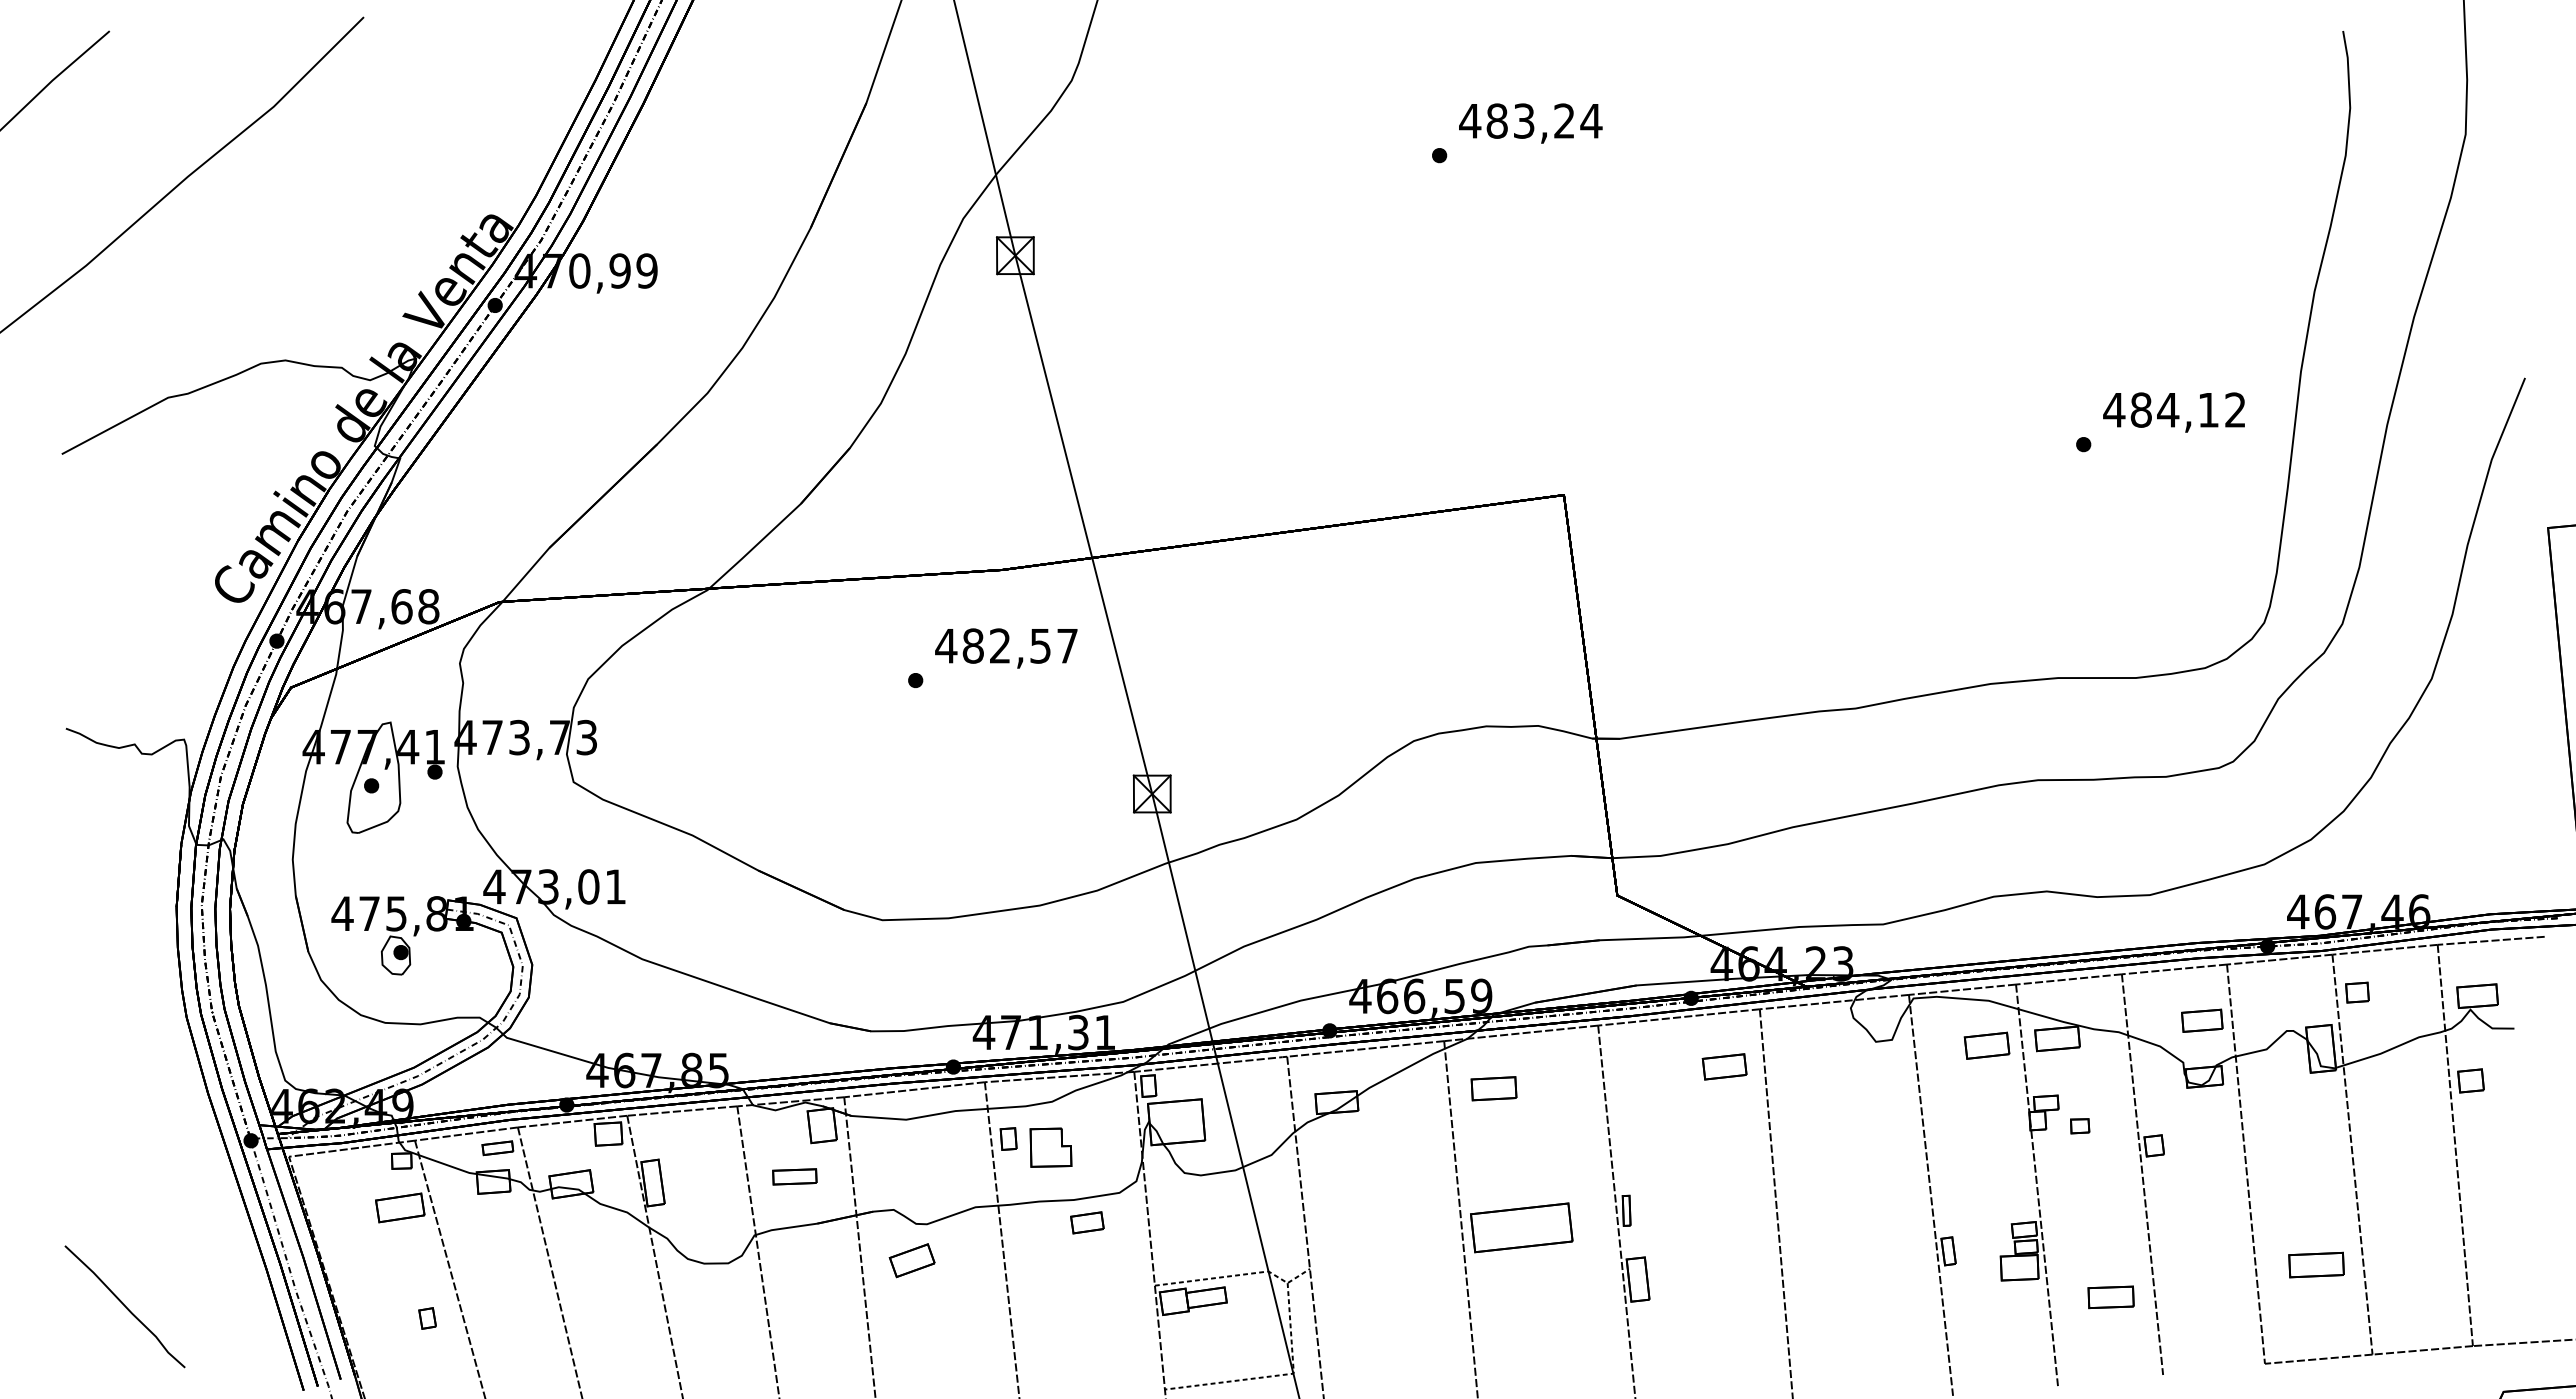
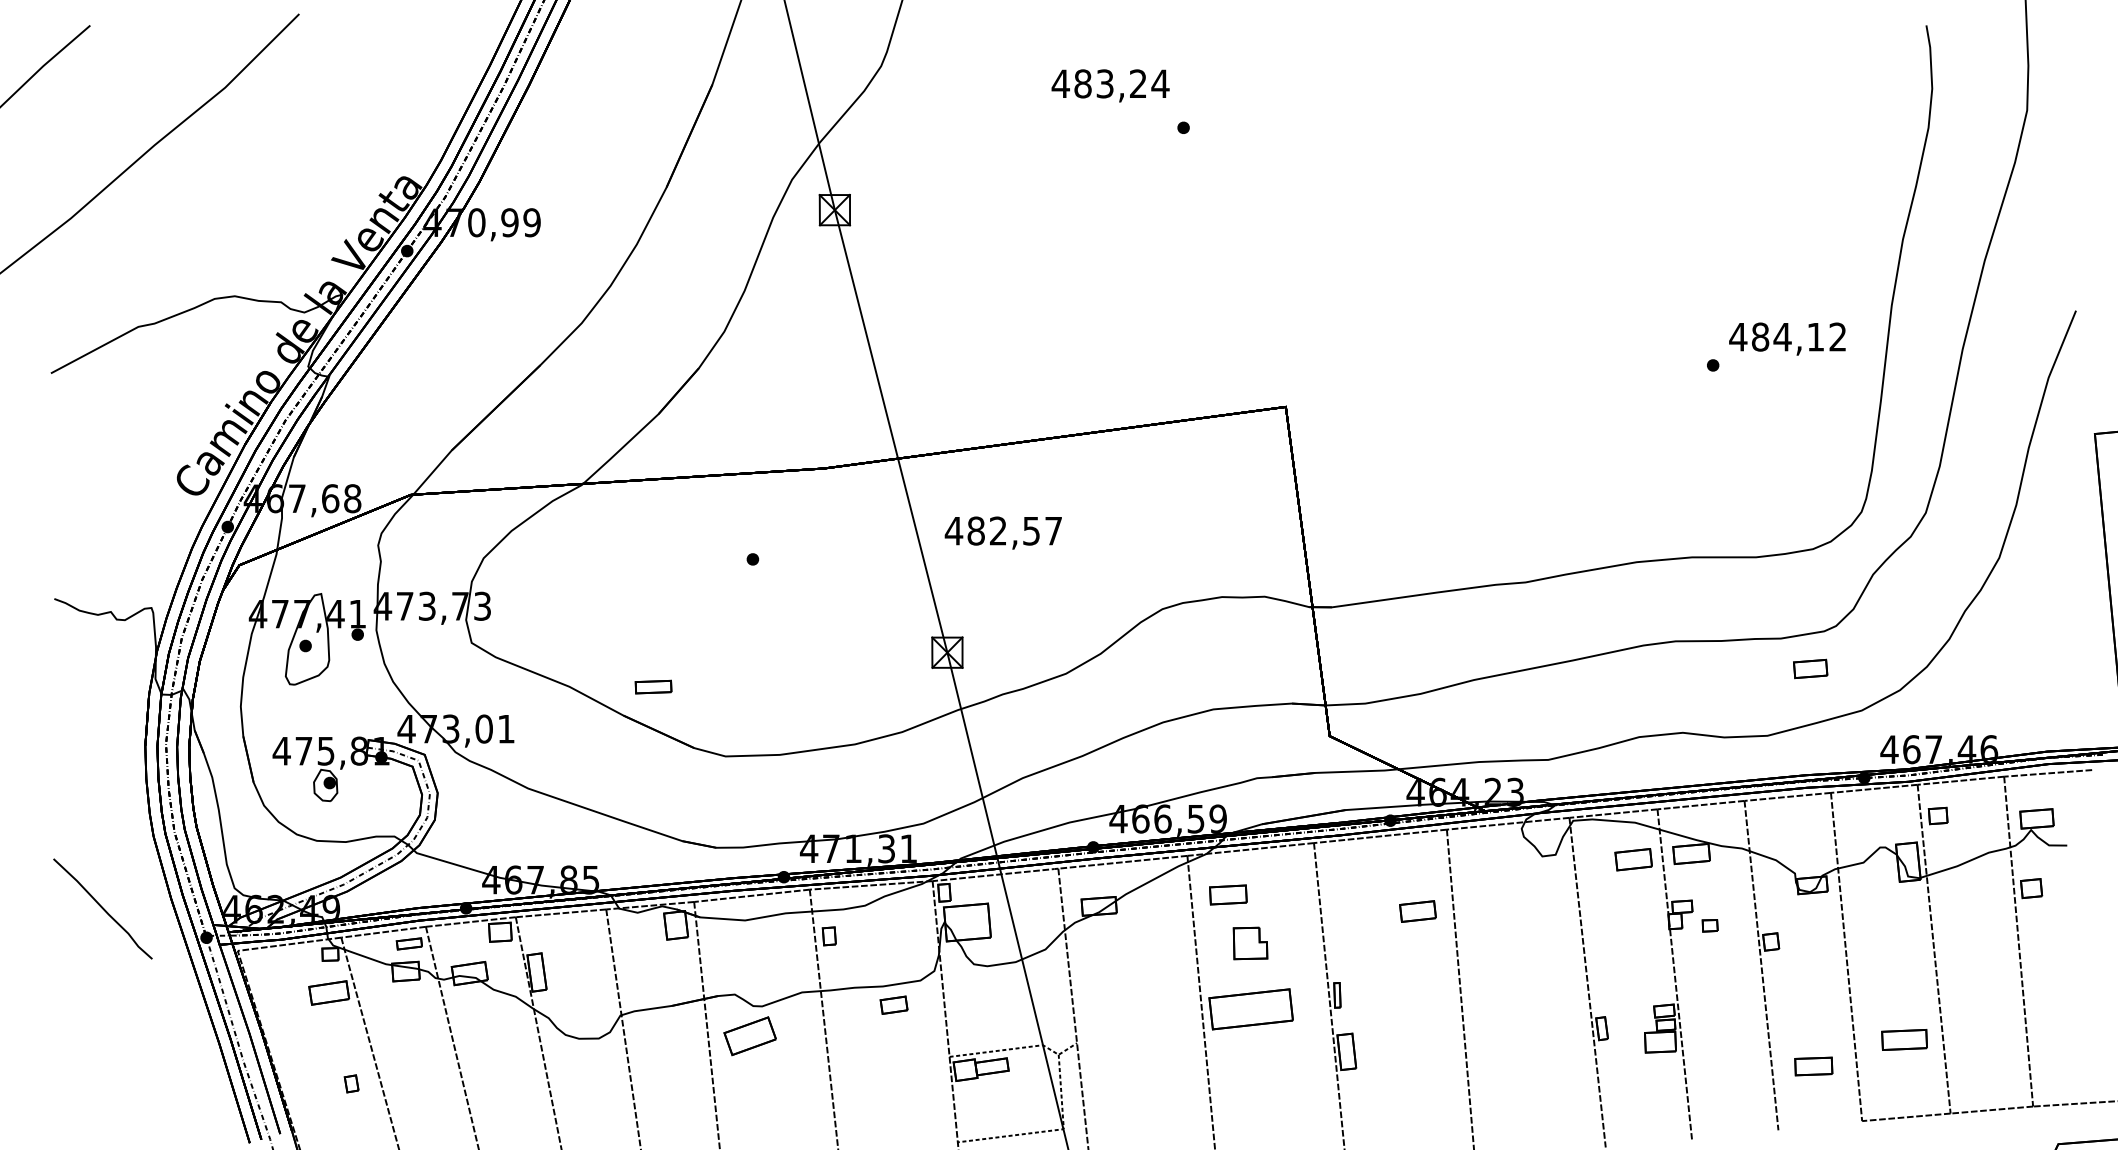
text: (1530, 123) -> (1110, 85), moved
text: (1006, 648) -> (1003, 533), moved
part: (2202, 1020) -> (1810, 668), moved
part: (1724, 1066) -> (1417, 911), moved
part: (1050, 1147) -> (1250, 943), moved
part: (794, 1176) -> (653, 686), moved
part: (911, 1260) -> (749, 1036), size x1.4
part: (2110, 1297) -> (1813, 1066), moved
curve: (124, 1306) -> (102, 908), moved

